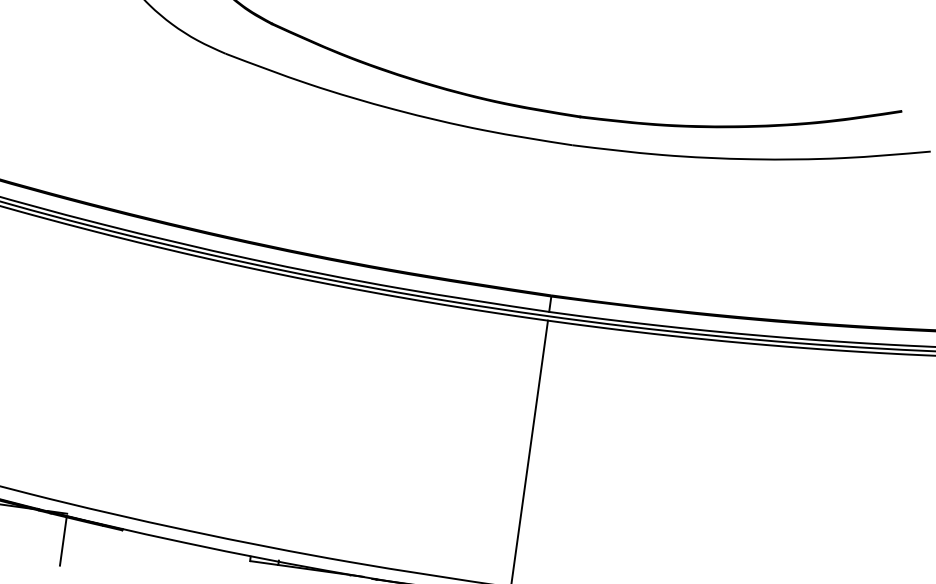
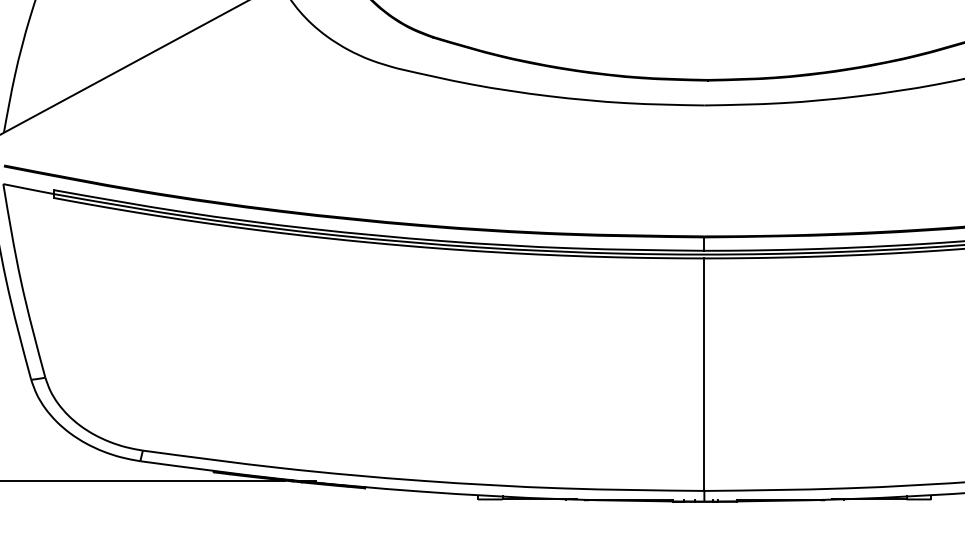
line: (62, 541) -> (315, 504), removed

